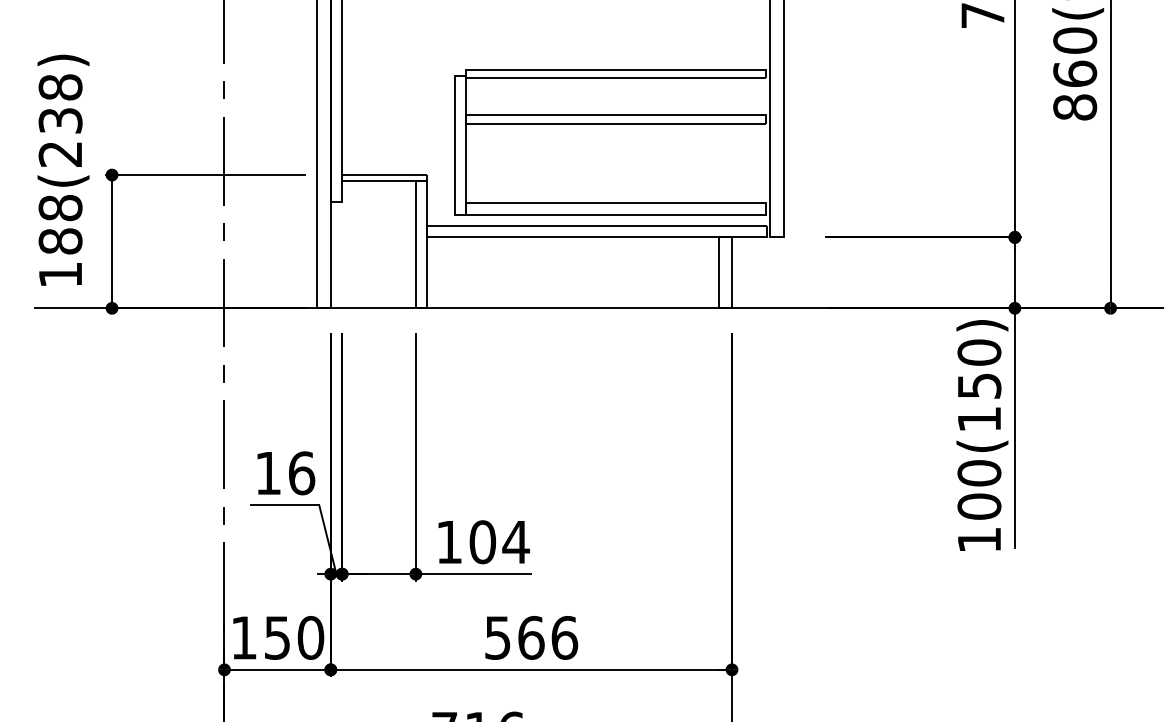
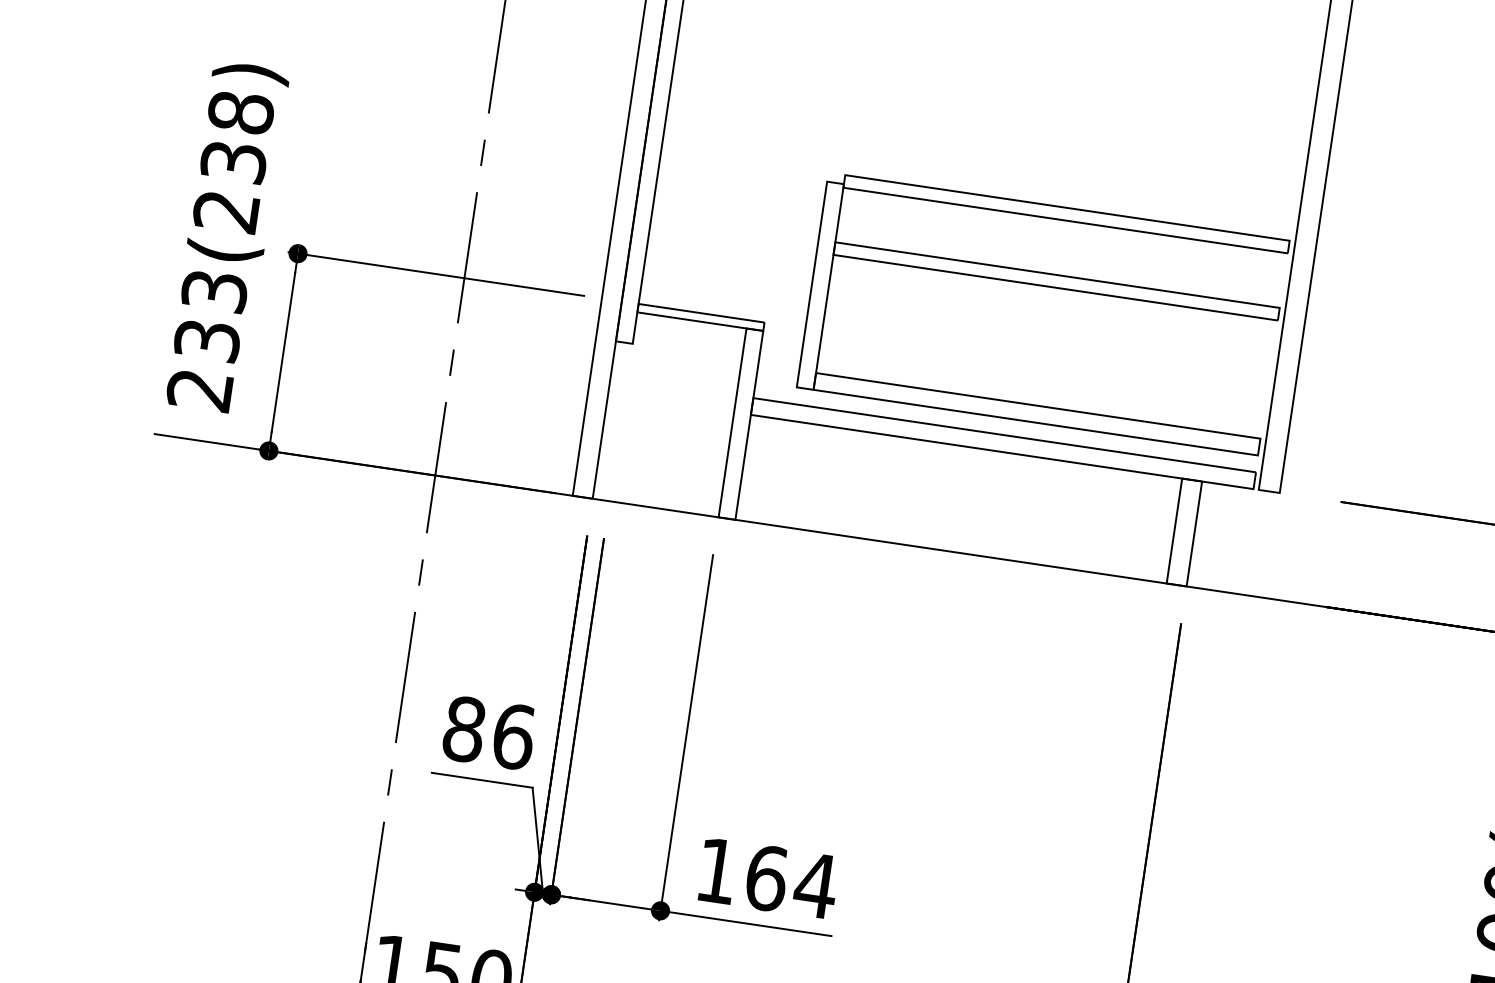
text: (60, 241) -> (207, 340), 188(238) -> 233(238)
text: (268, 473) -> (464, 729), 16 -> 86
text: (482, 542) -> (766, 878), 104 -> 164

